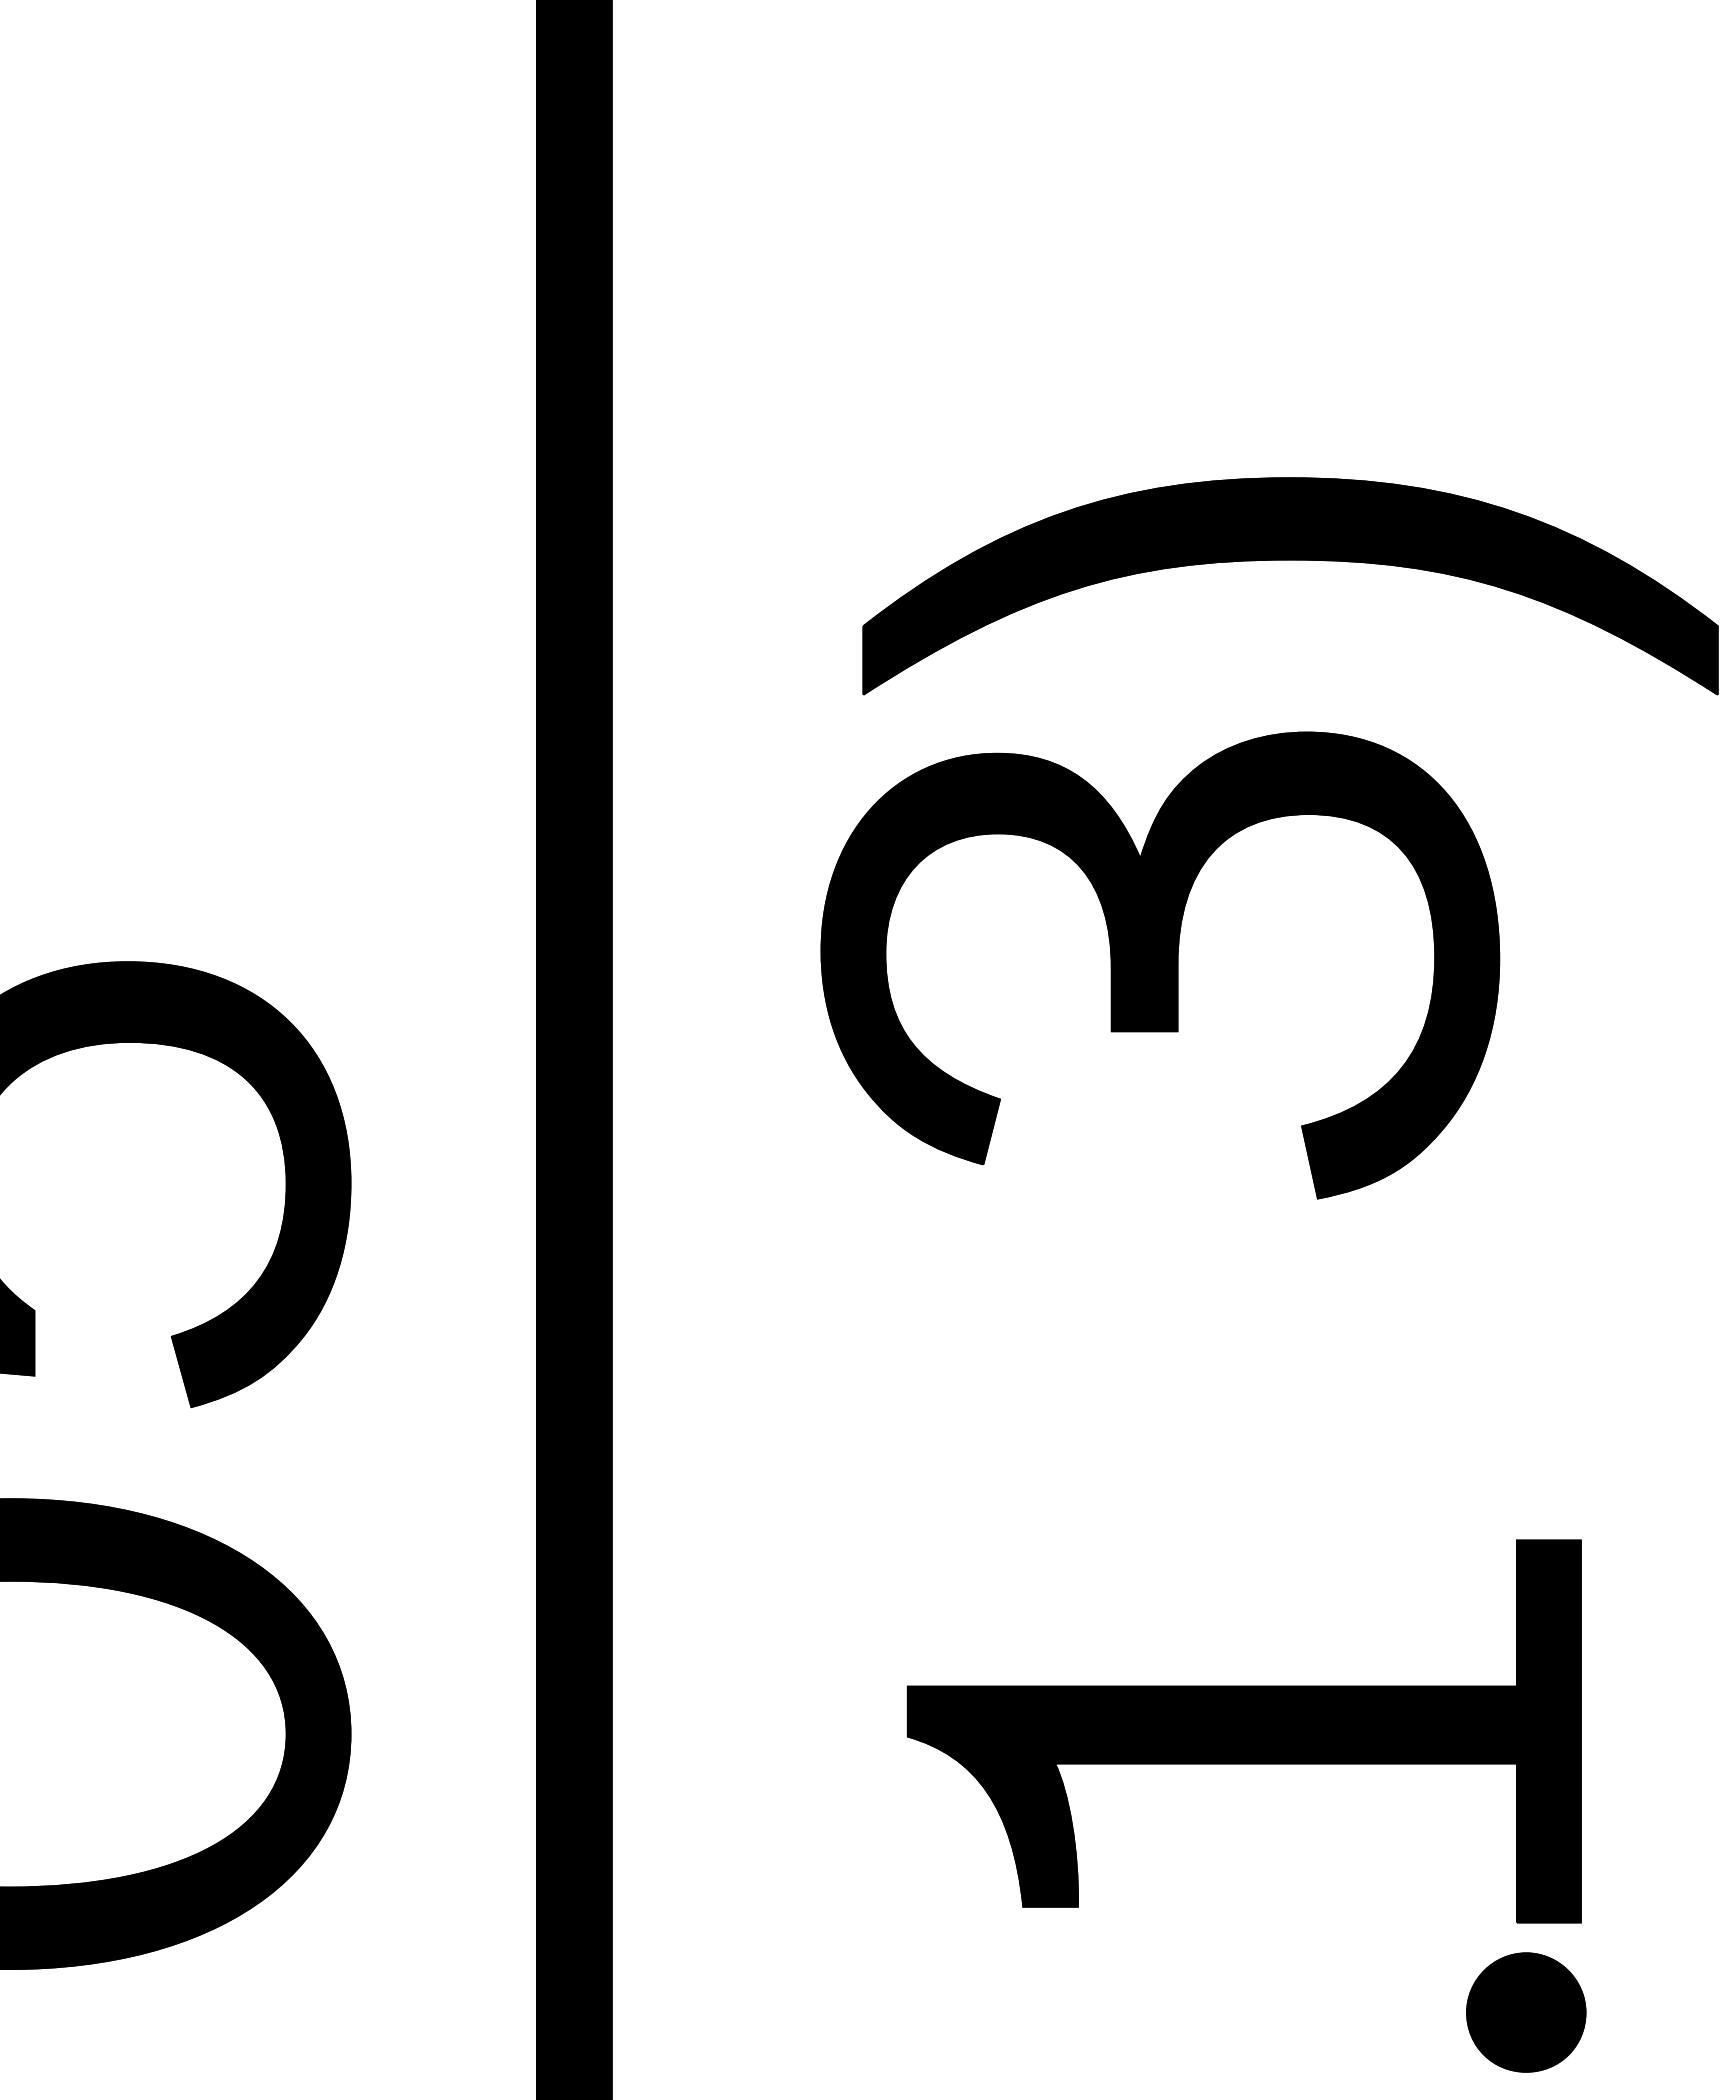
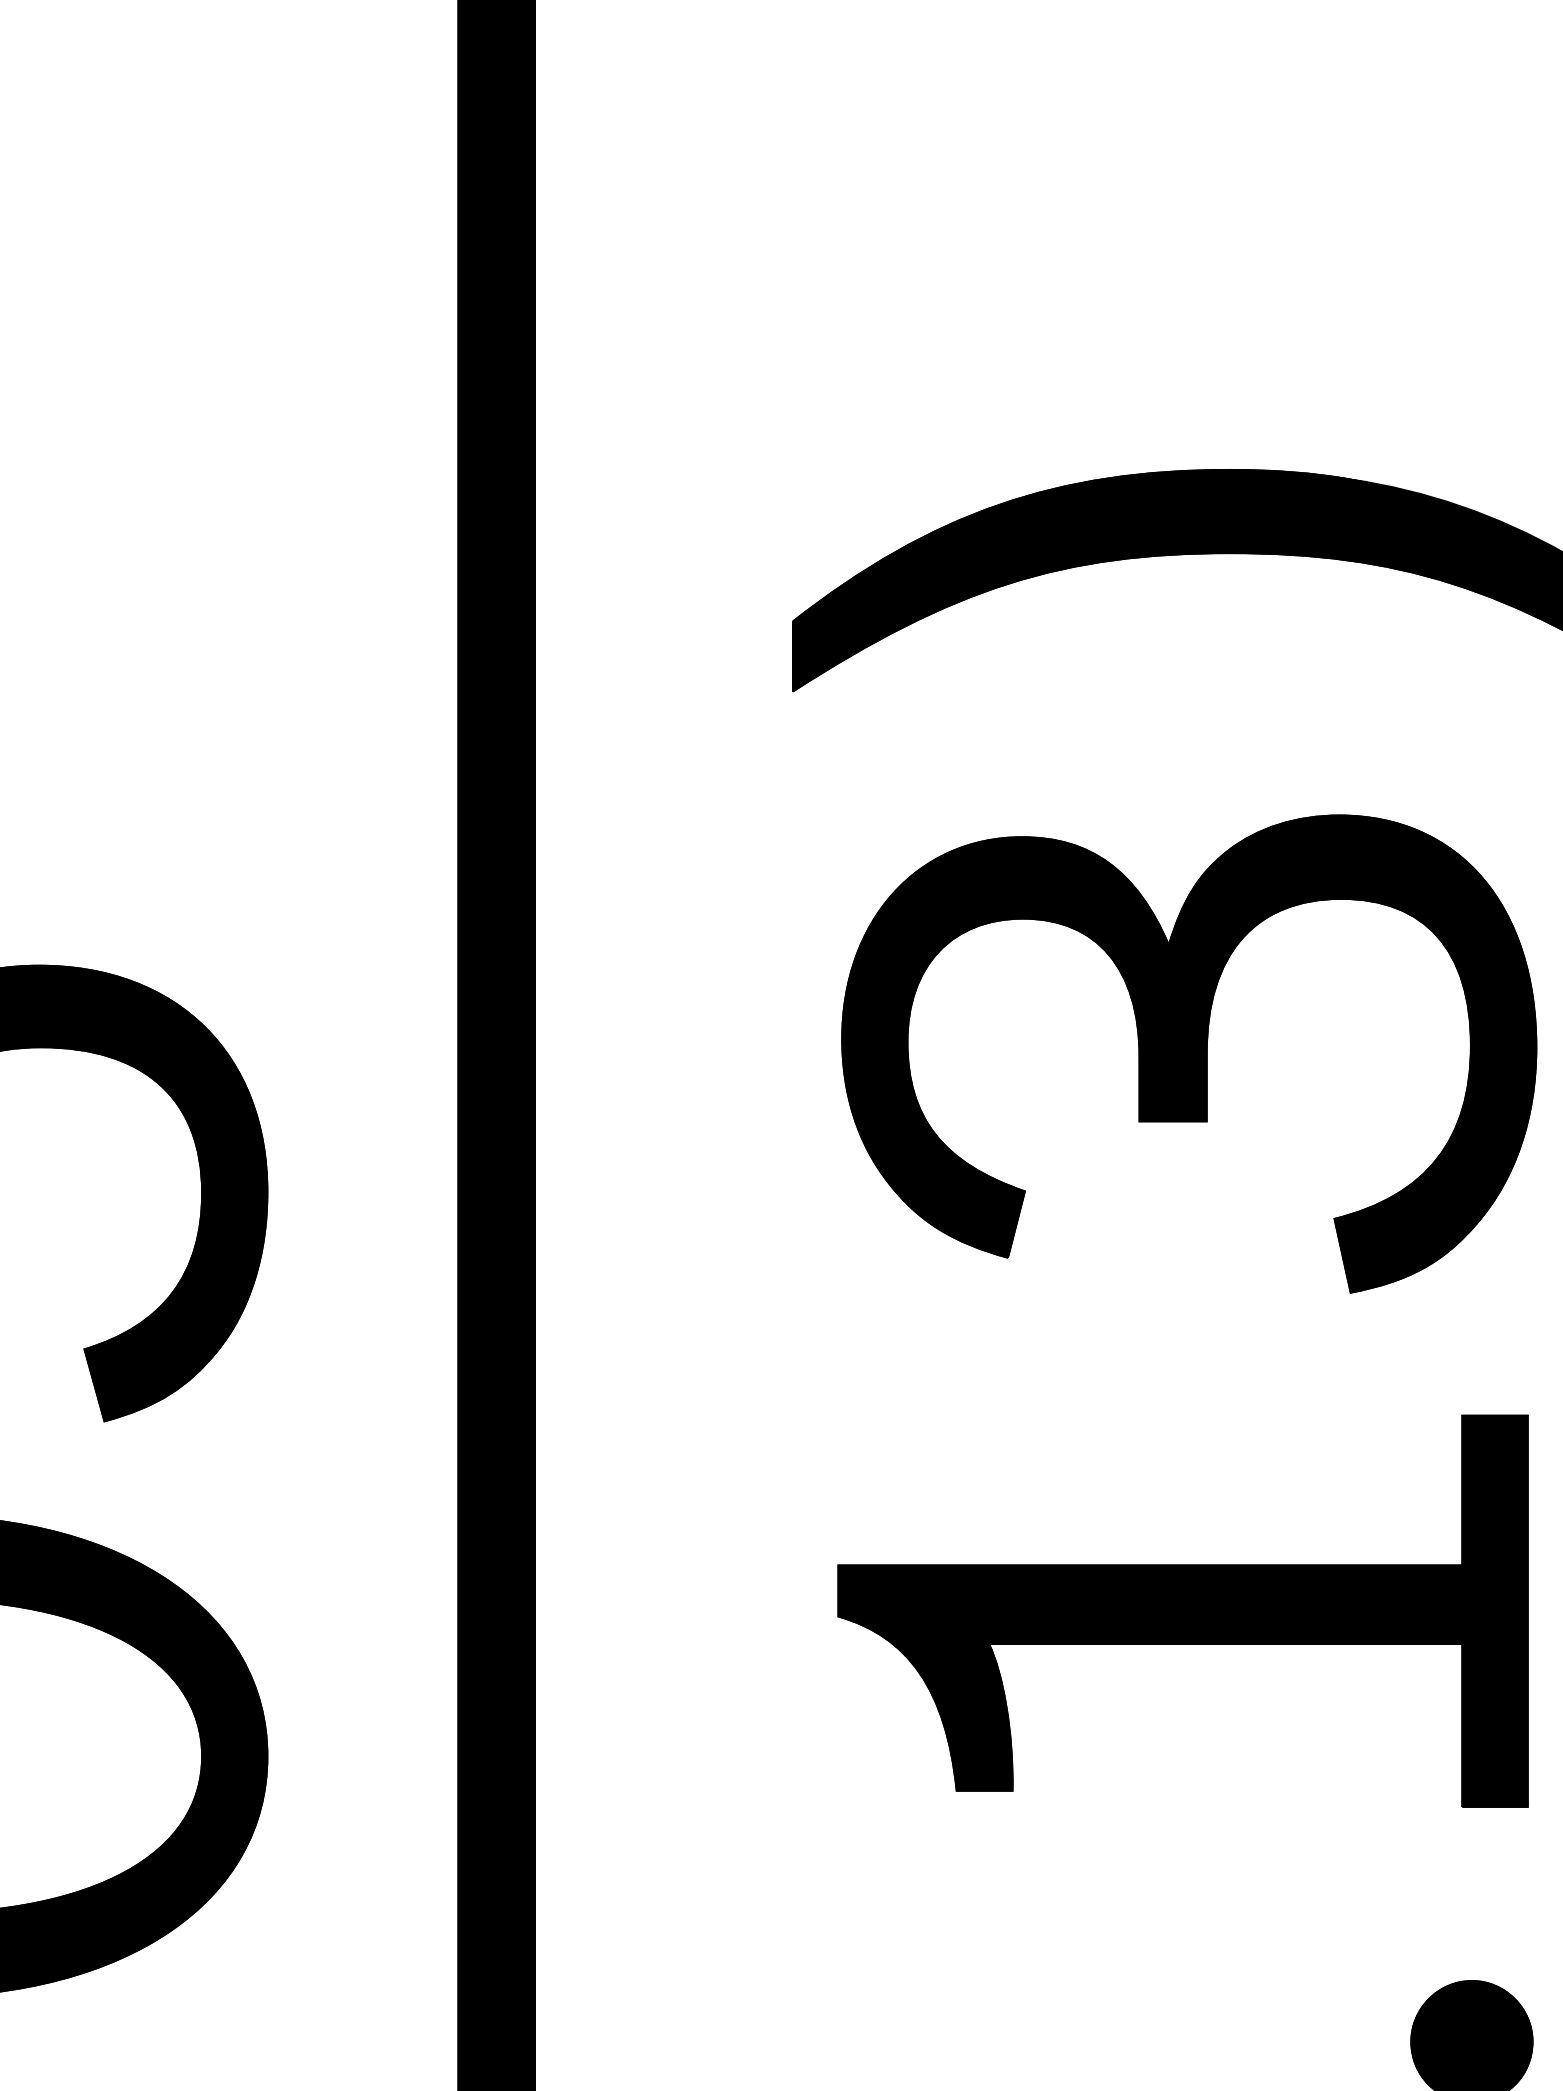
part: (1160, 965) -> (1189, 1054), moved
part: (1244, 1731) -> (1183, 1611), moved

